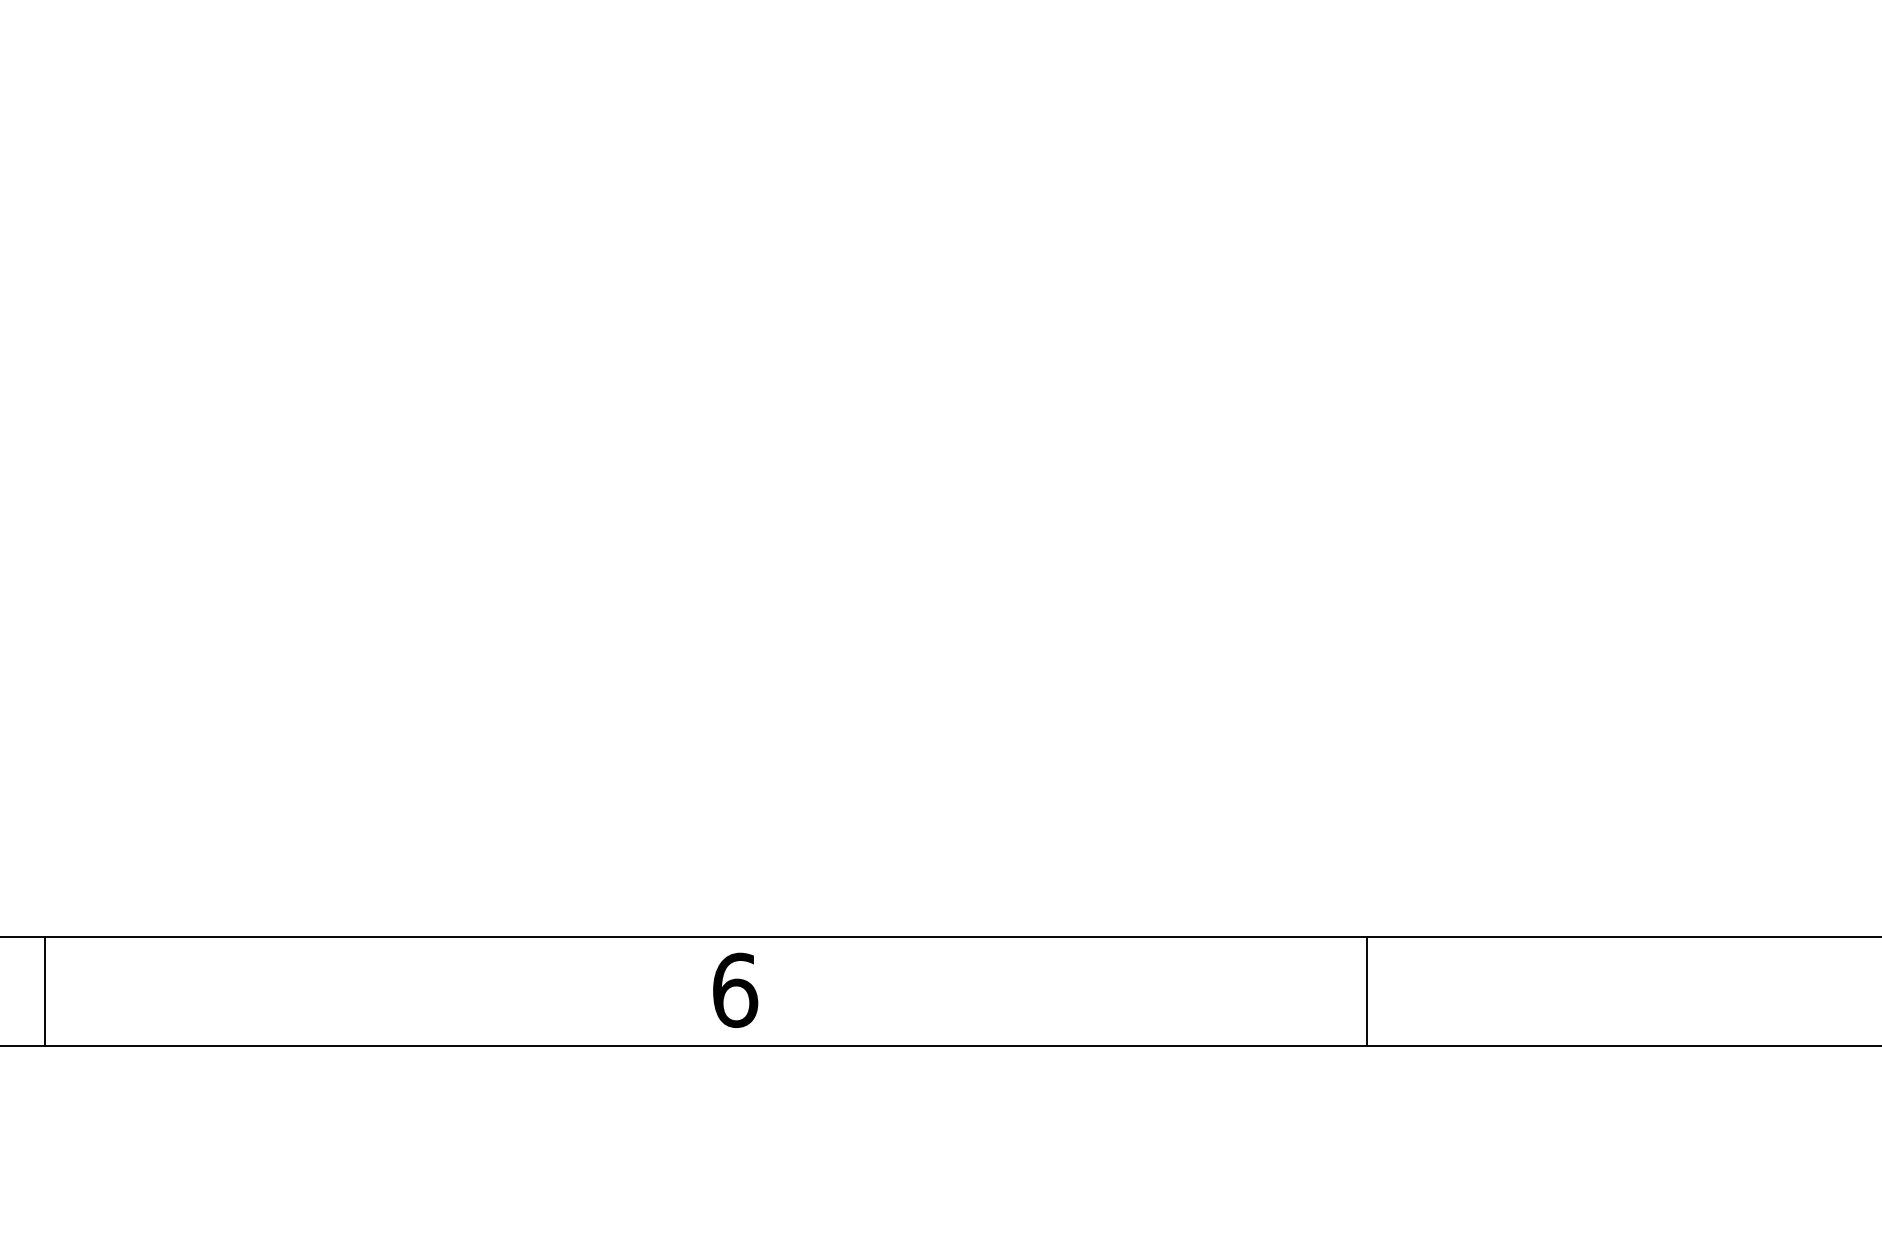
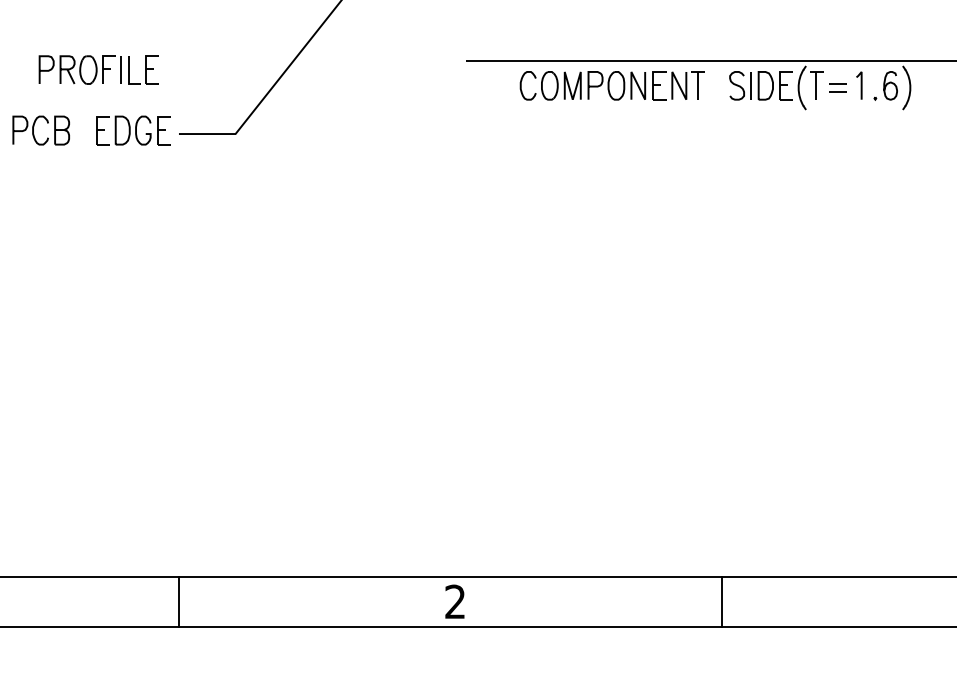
text: (735, 989) -> (455, 601), 6 -> 2
line: (44, 991) -> (179, 602), moved
line: (1367, 991) -> (722, 602), moved

